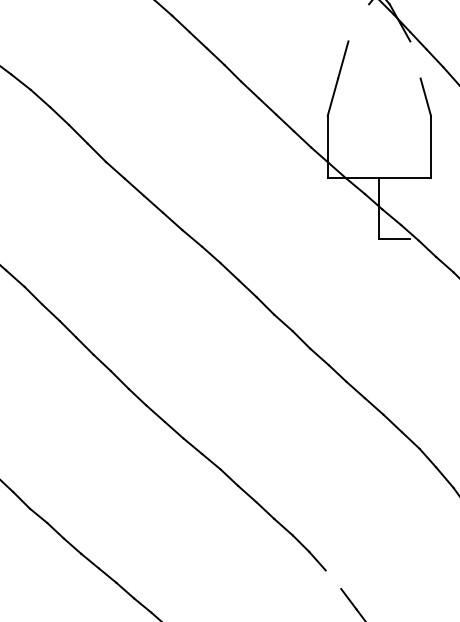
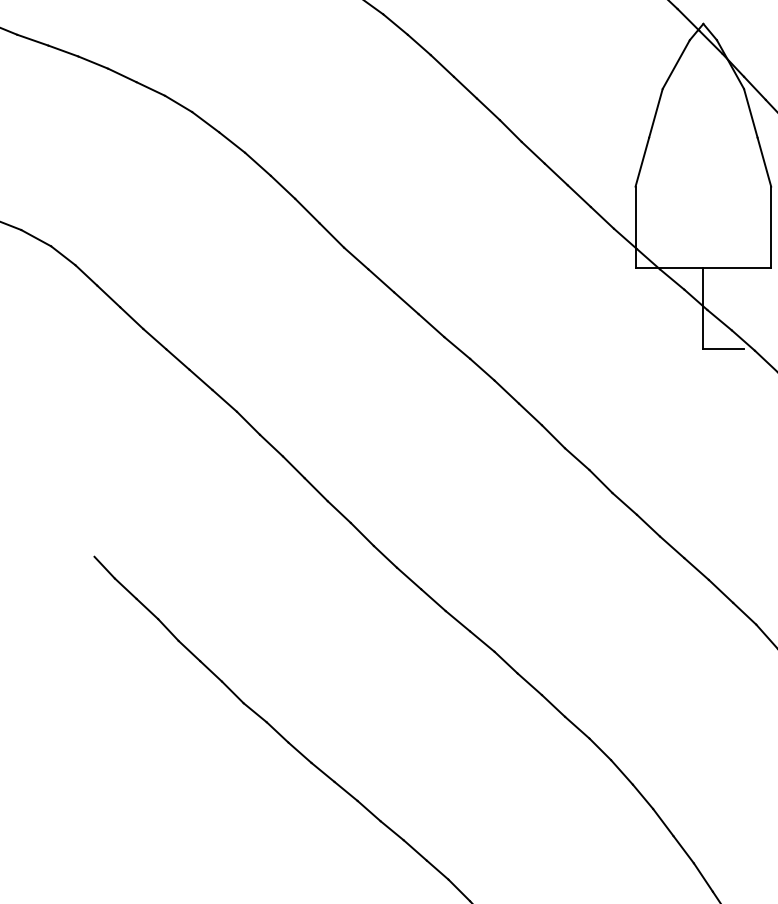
line: (358, 22) -> (675, 64), added
line: (415, 60) -> (750, 113), added
line: (333, 579) -> (642, 796), added

